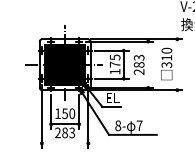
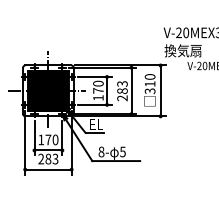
text: (115, 57) -> (98, 83), 175 -> 170
line: (148, 64) -> (131, 90), added
line: (177, 64) -> (160, 90), added
text: (65, 113) -> (48, 139), 150 -> 170
text: (139, 125) -> (122, 151), 7 -> 5
line: (65, 143) -> (48, 169), added

